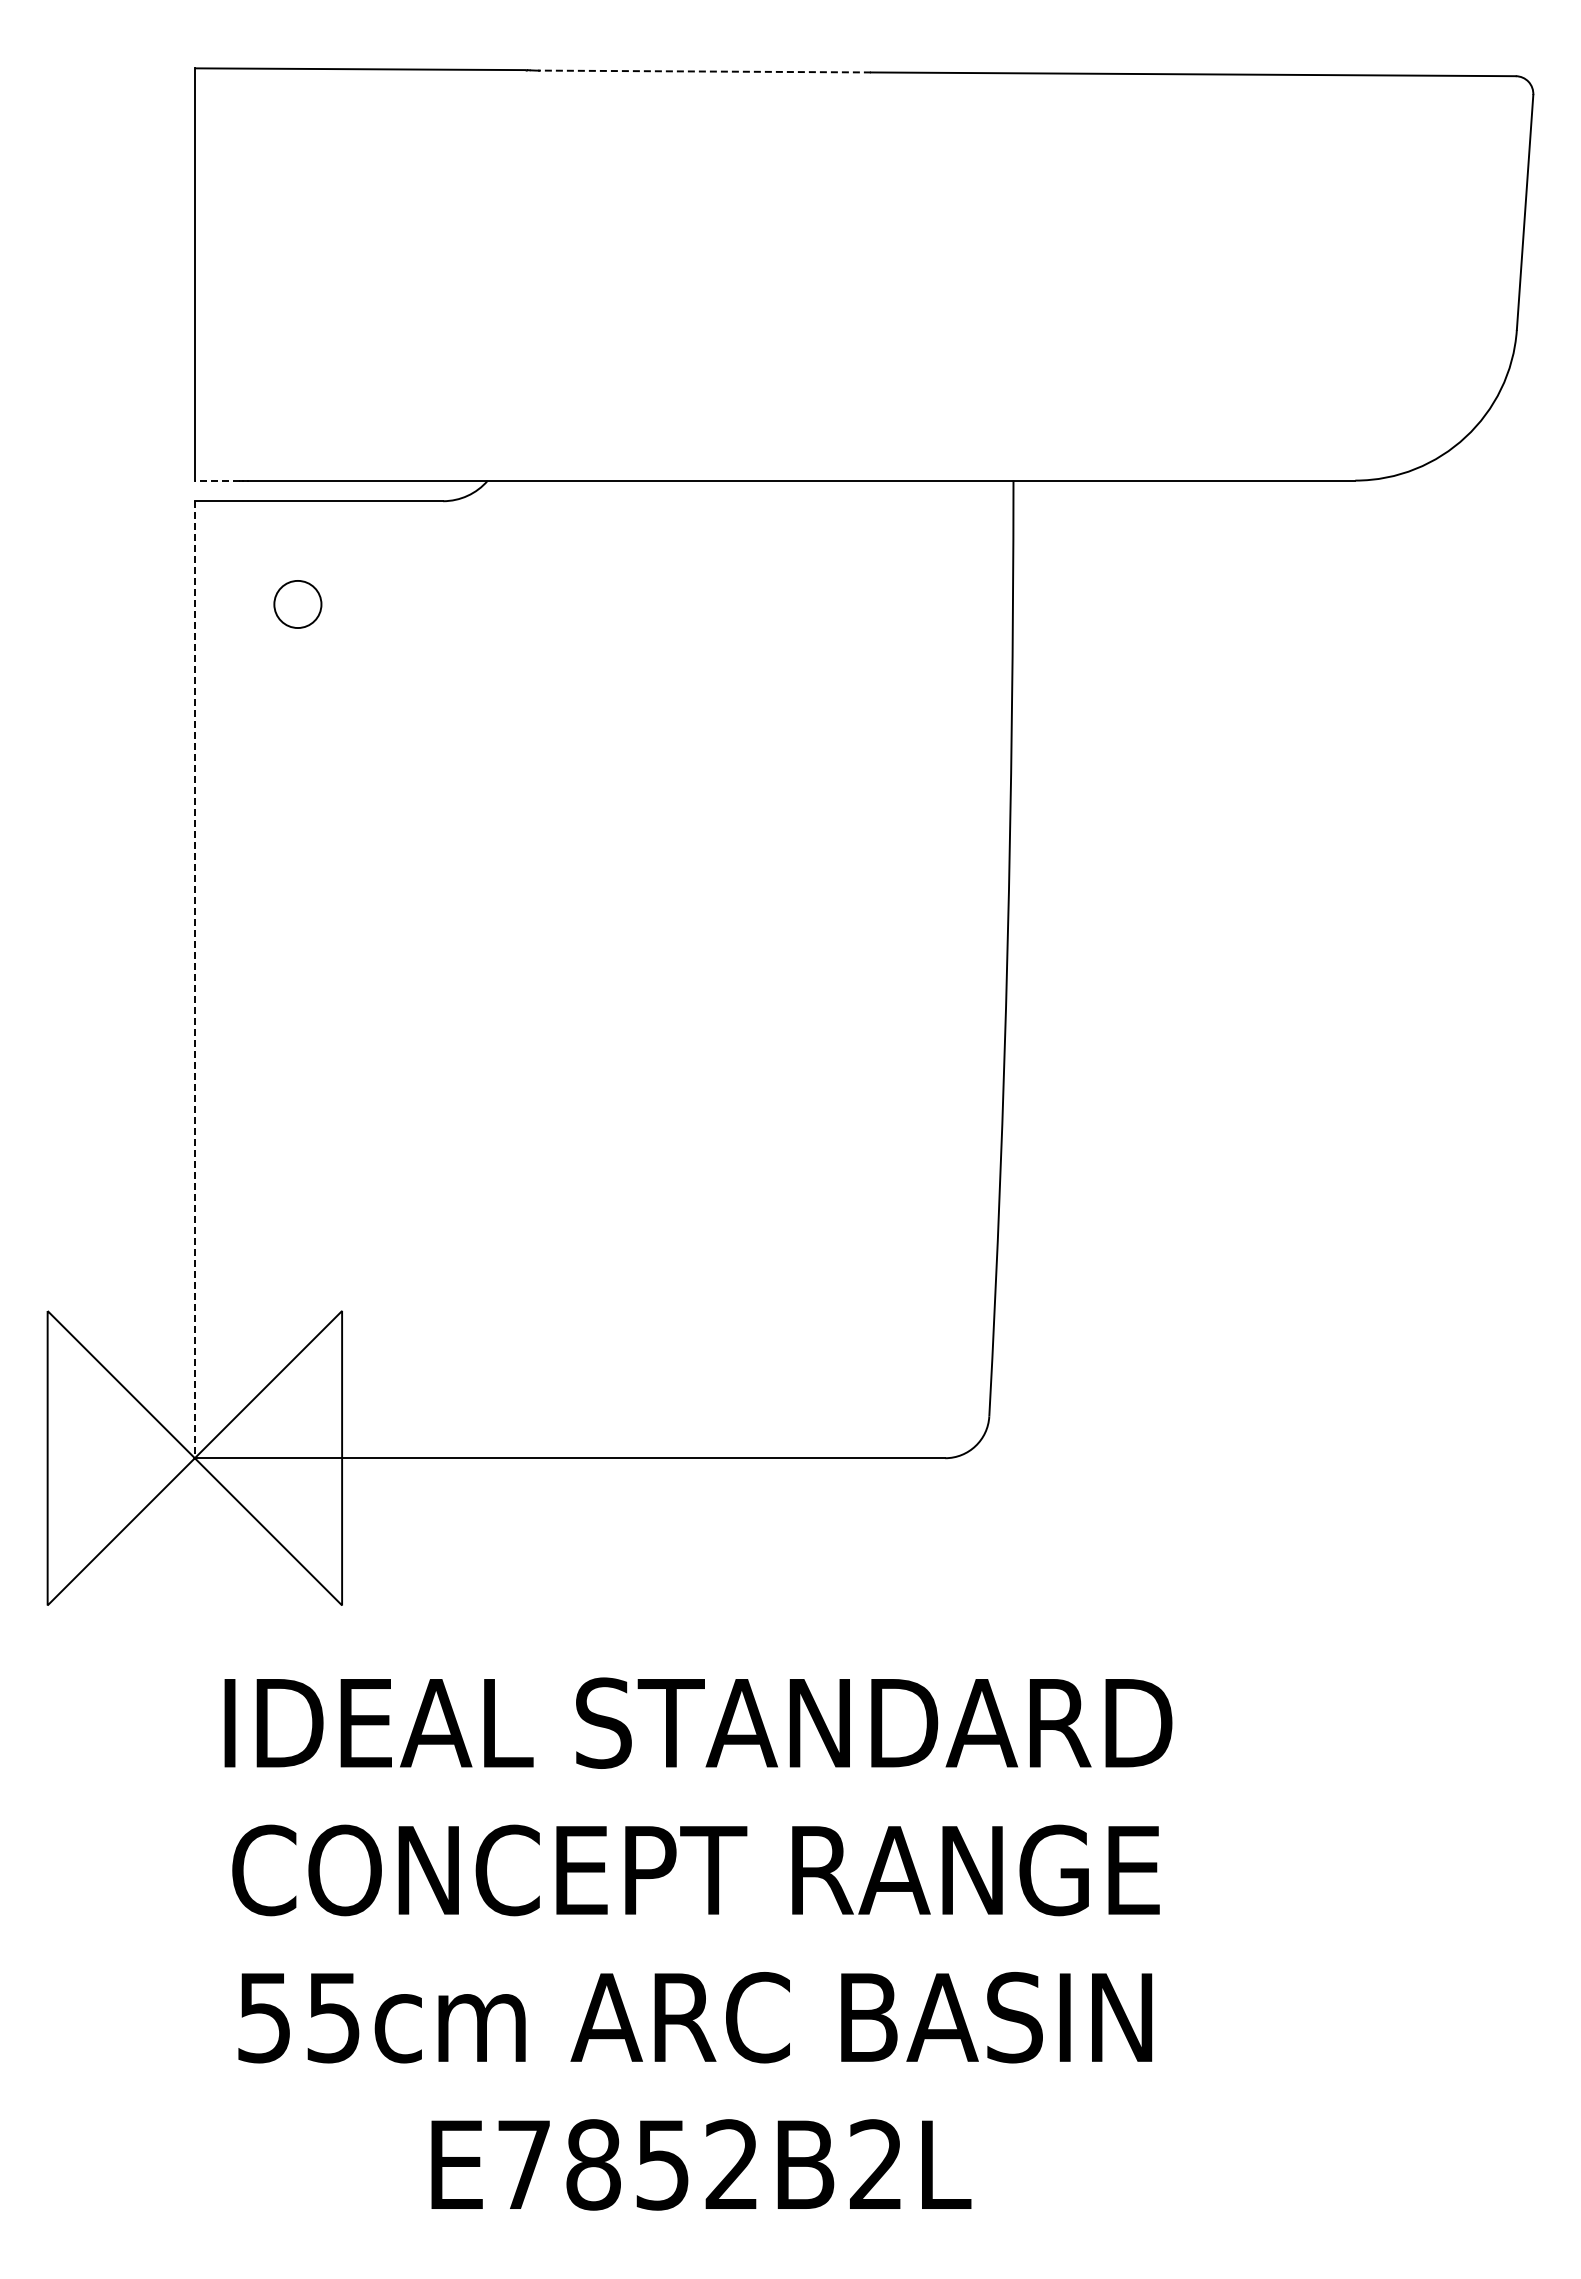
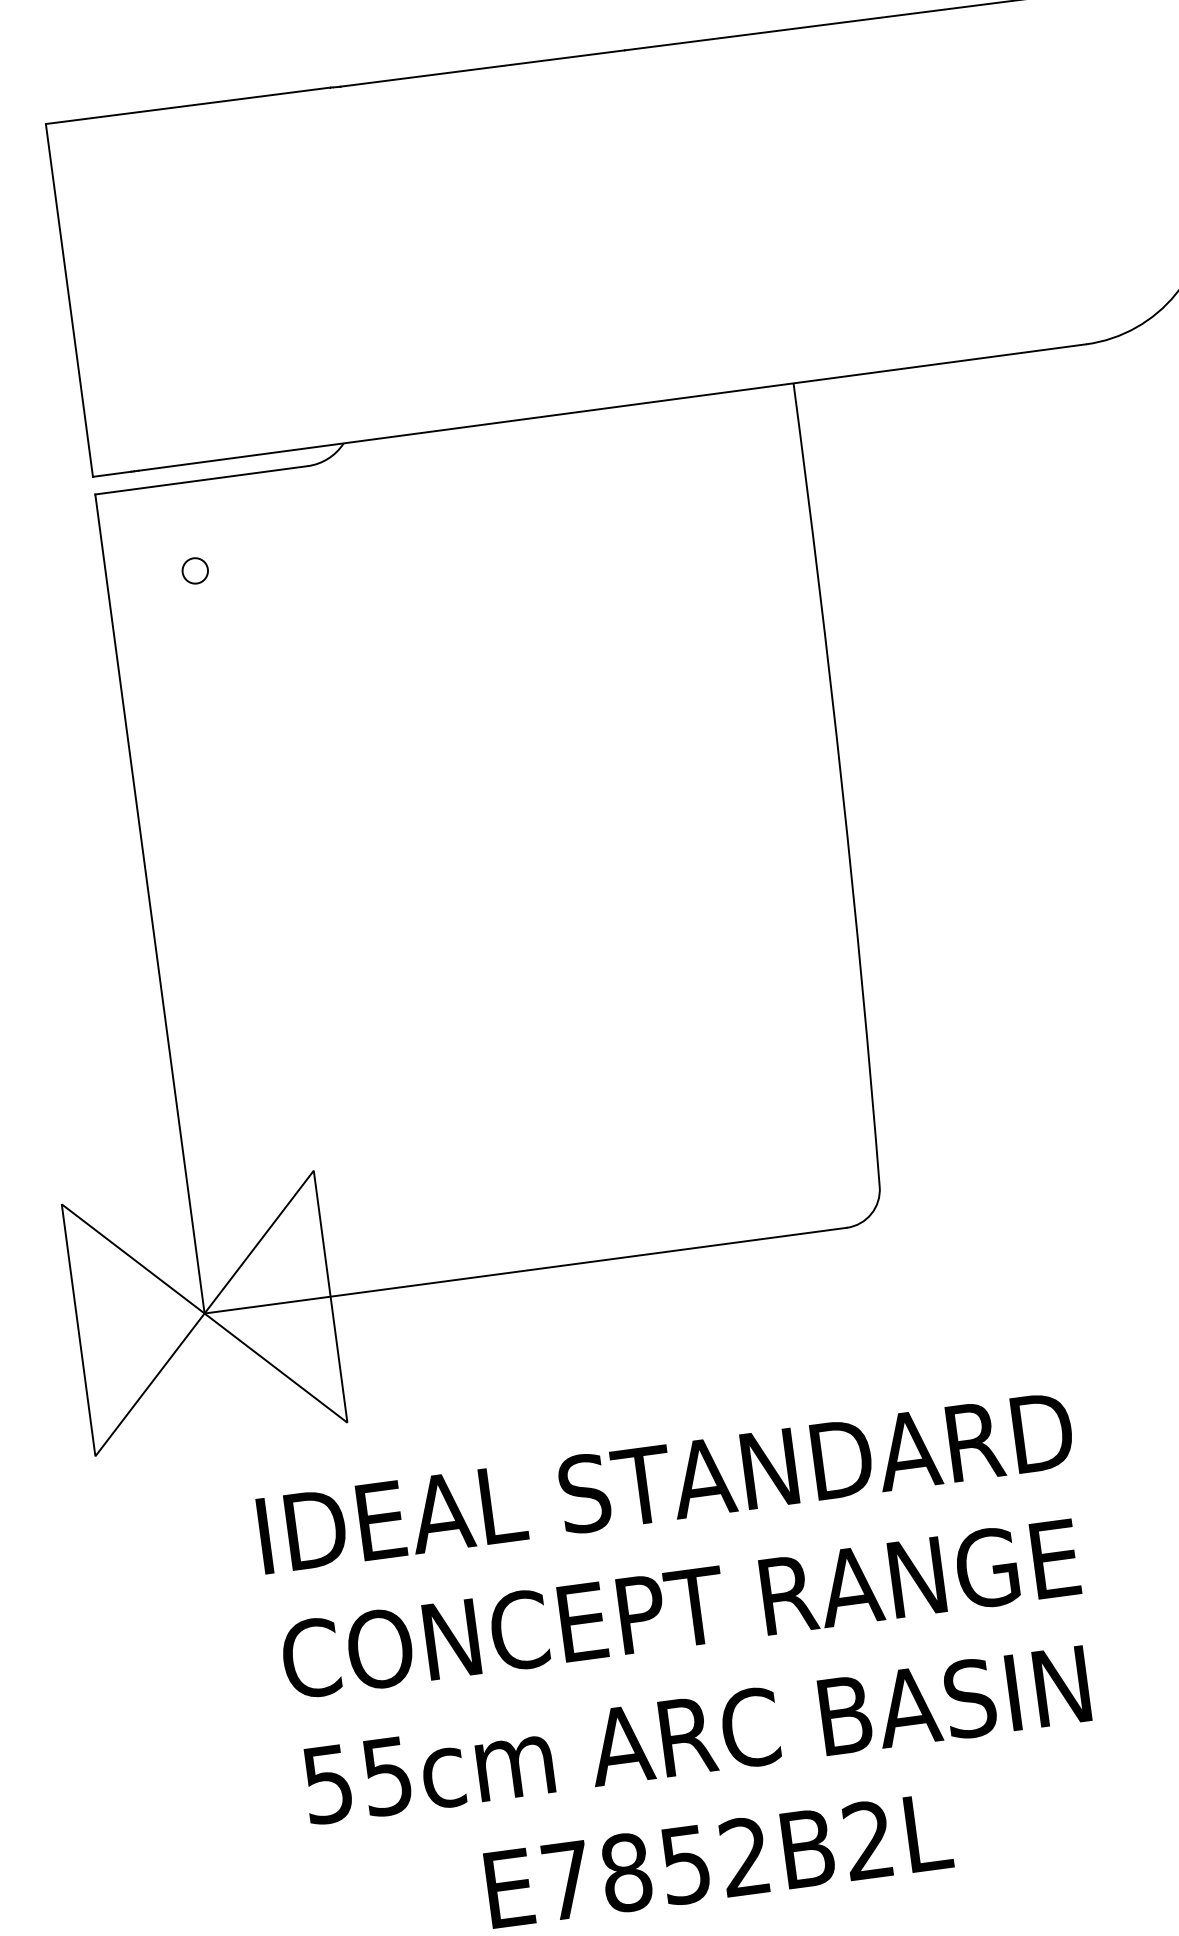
line: (703, 71) -> (481, 68), dashed -> solid
line: (217, 480) -> (112, 474), dashed -> solid
circle: (297, 603) -> (194, 570), size x0.62
line: (194, 979) -> (149, 903), dashed -> solid

